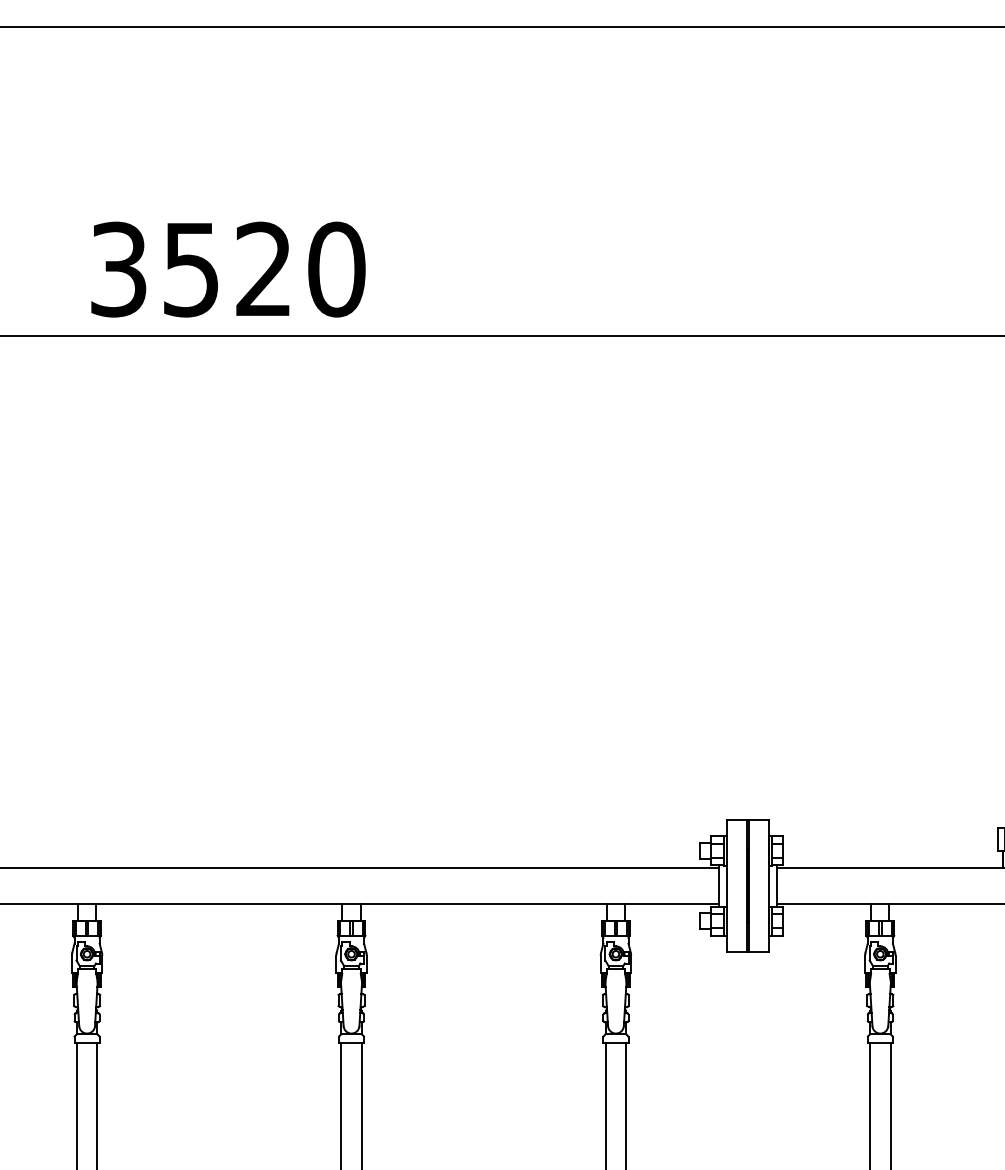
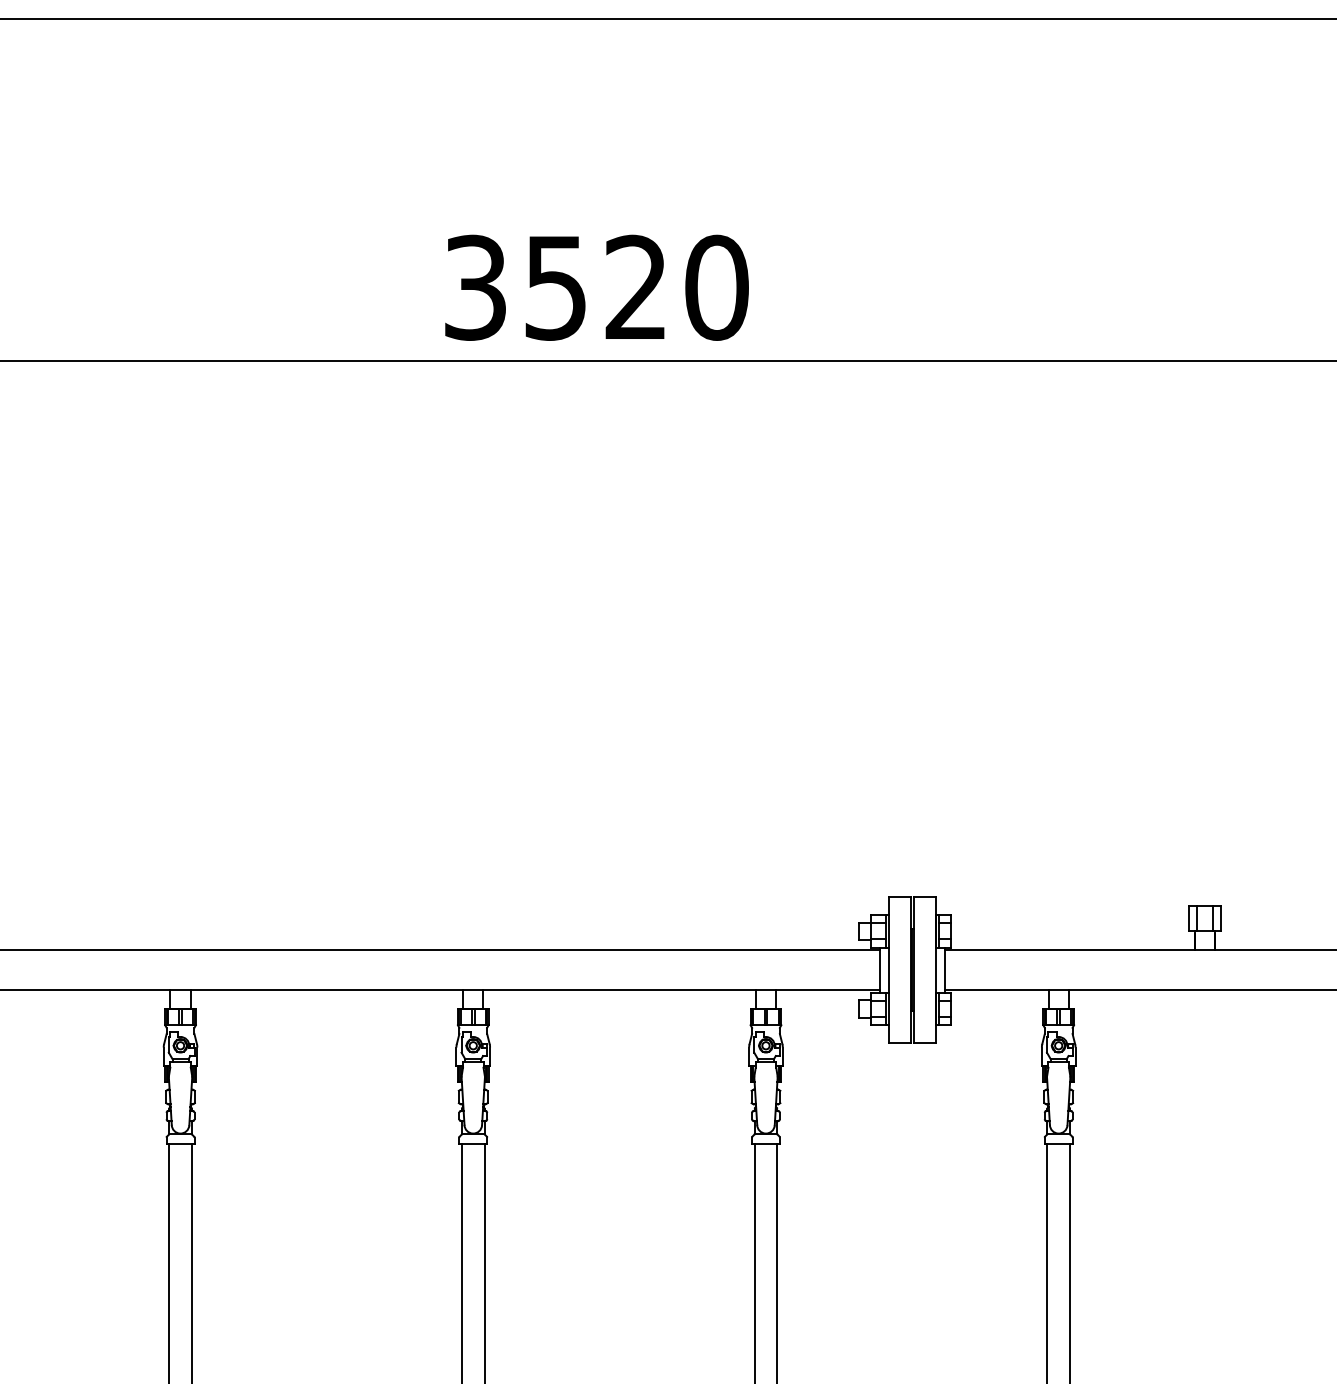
text: (227, 269) -> (596, 287), moved

